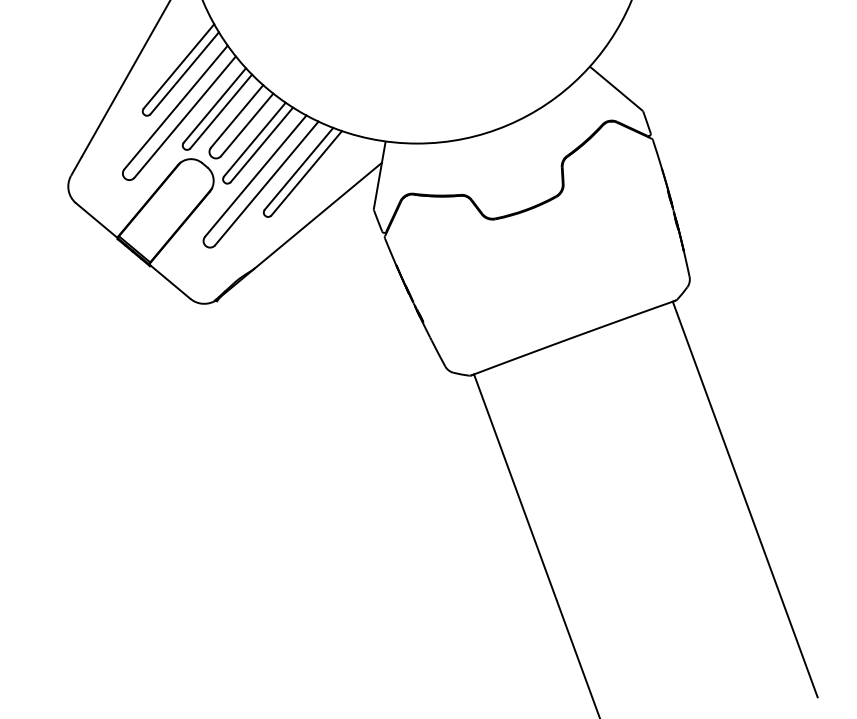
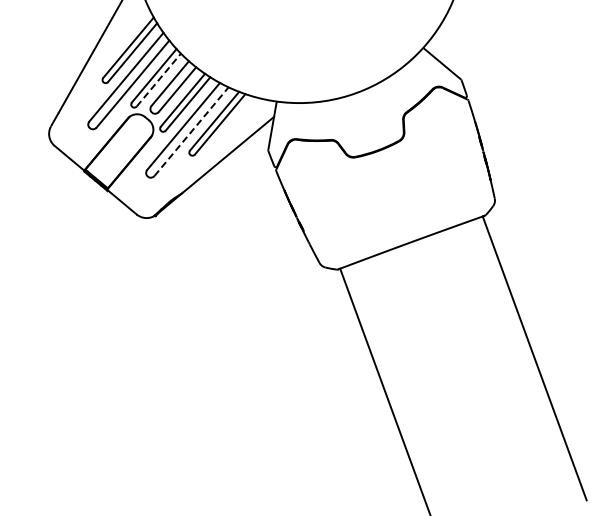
line: (222, 110) -> (159, 79), solid -> dashed
line: (266, 183) -> (191, 131), solid -> dashed

